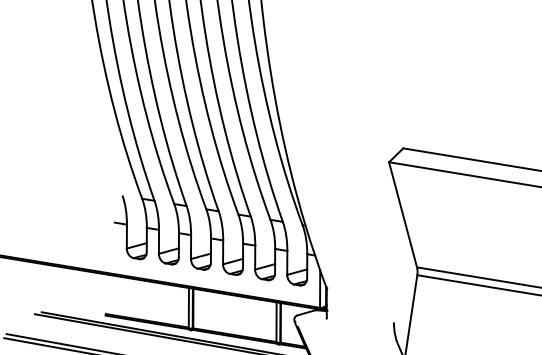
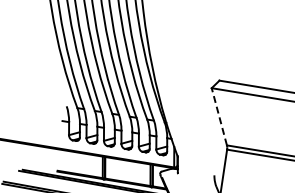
line: (403, 214) -> (219, 116), solid -> dashed

